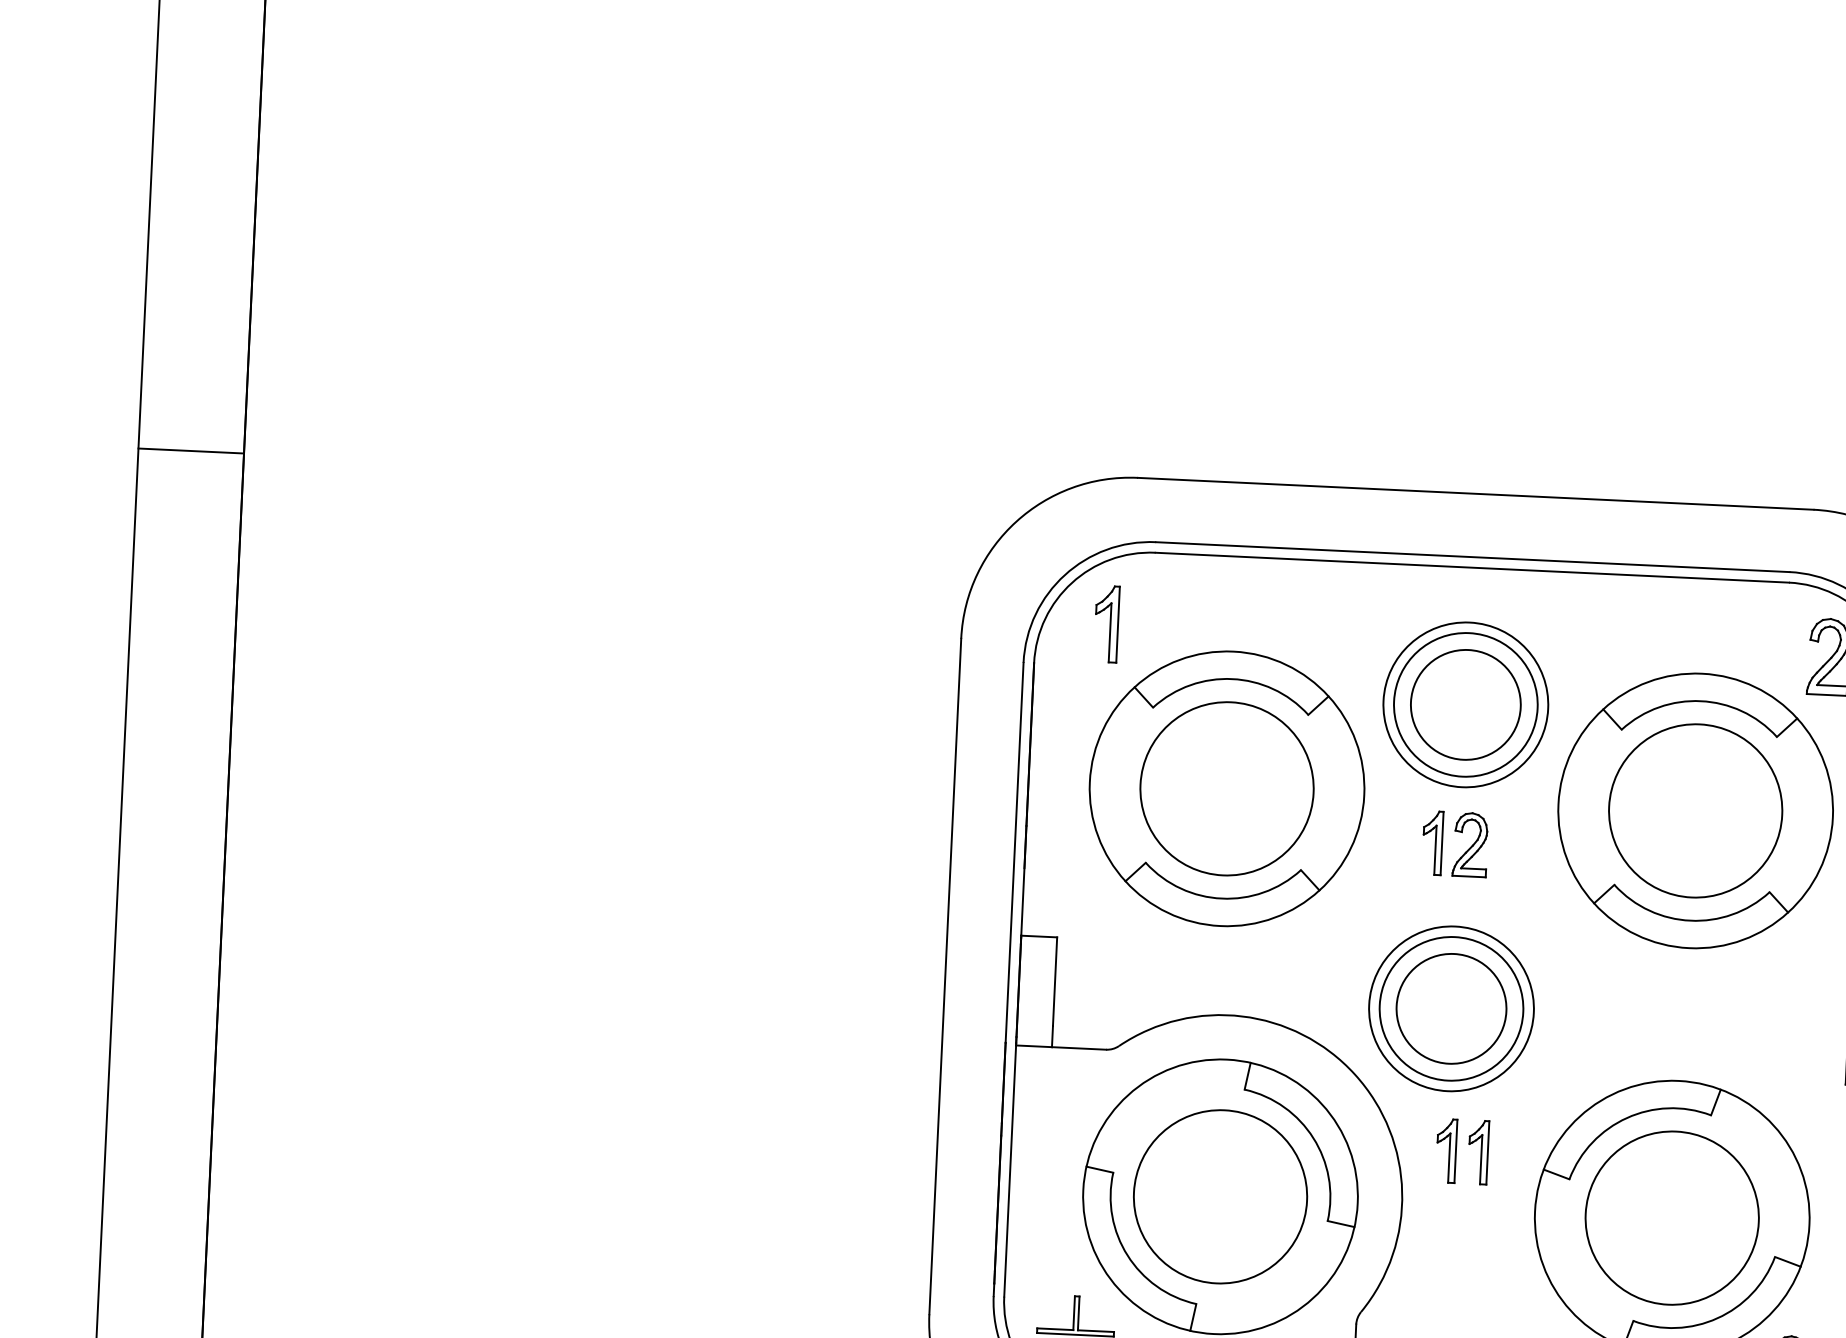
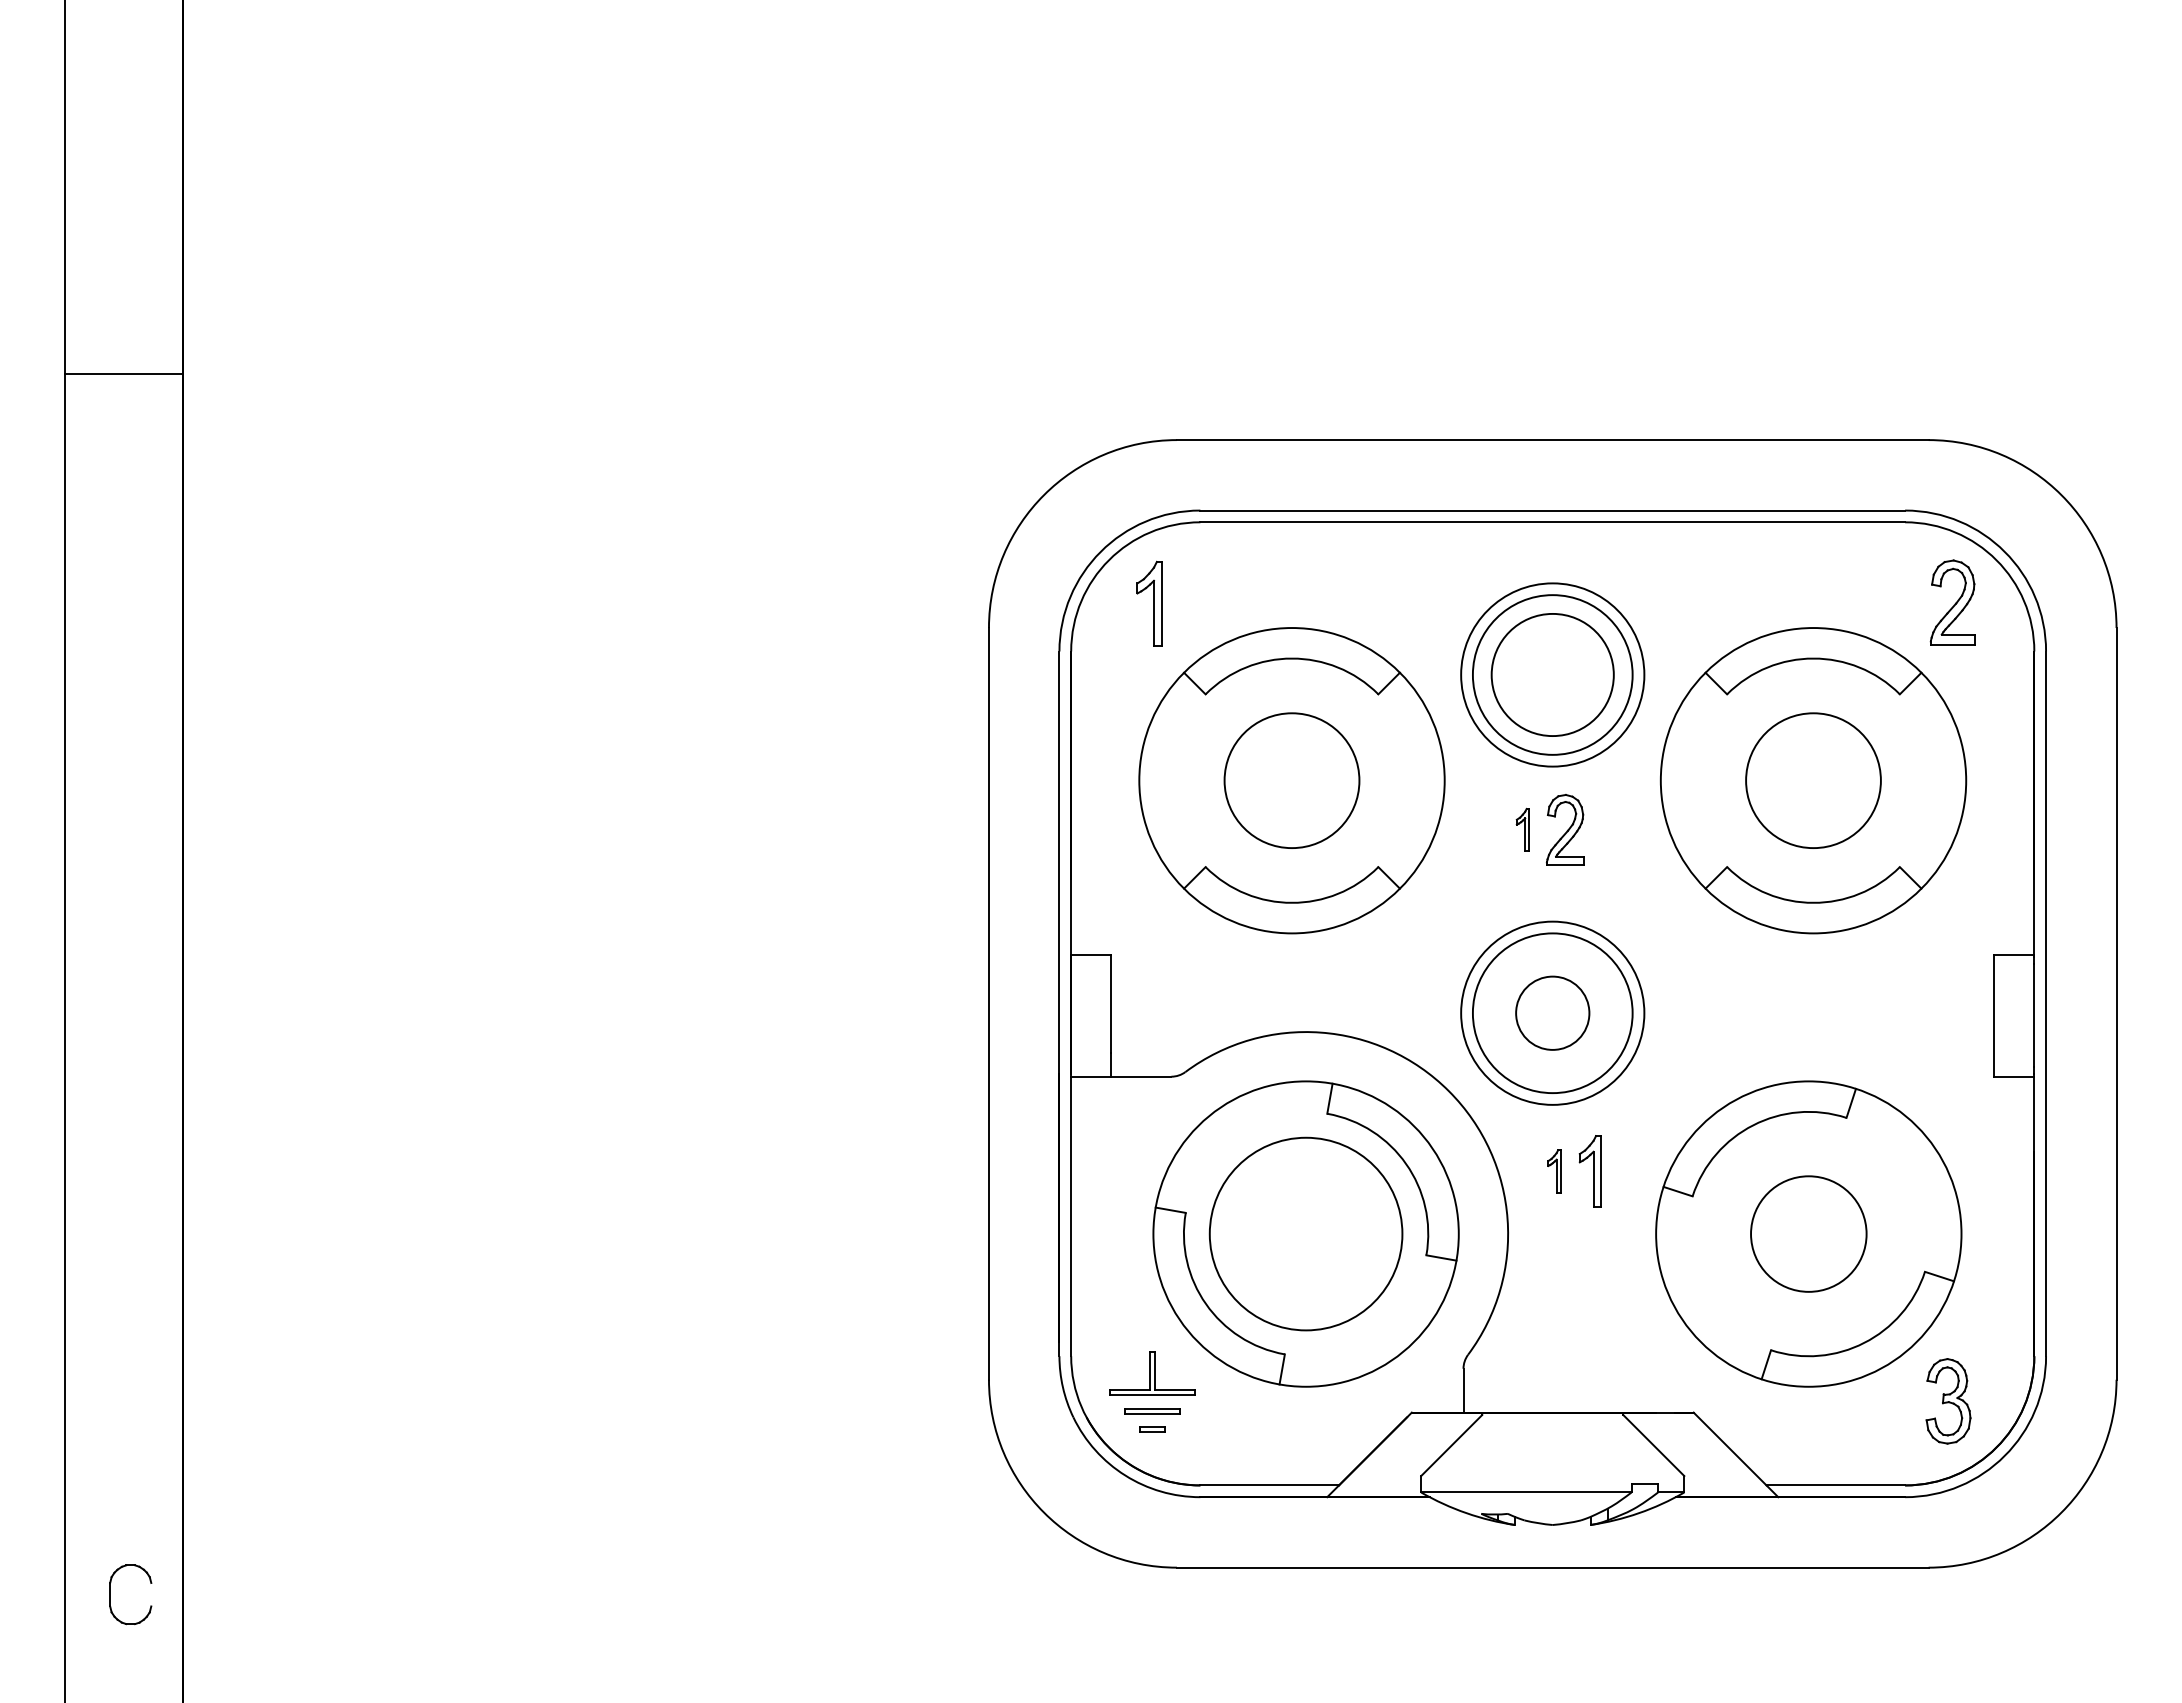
line: (190, 450) -> (123, 373), moved
circle: (1226, 788) -> (1291, 780), size x0.7
circle: (1695, 810) -> (1813, 780), size x0.7
part: (1432, 842) -> (1522, 829), size x0.6
circle: (1451, 1009) -> (1552, 1013), size x0.6
part: (1446, 1151) -> (1554, 1171), size x0.6
circle: (1671, 1217) -> (1808, 1233), size x0.6

